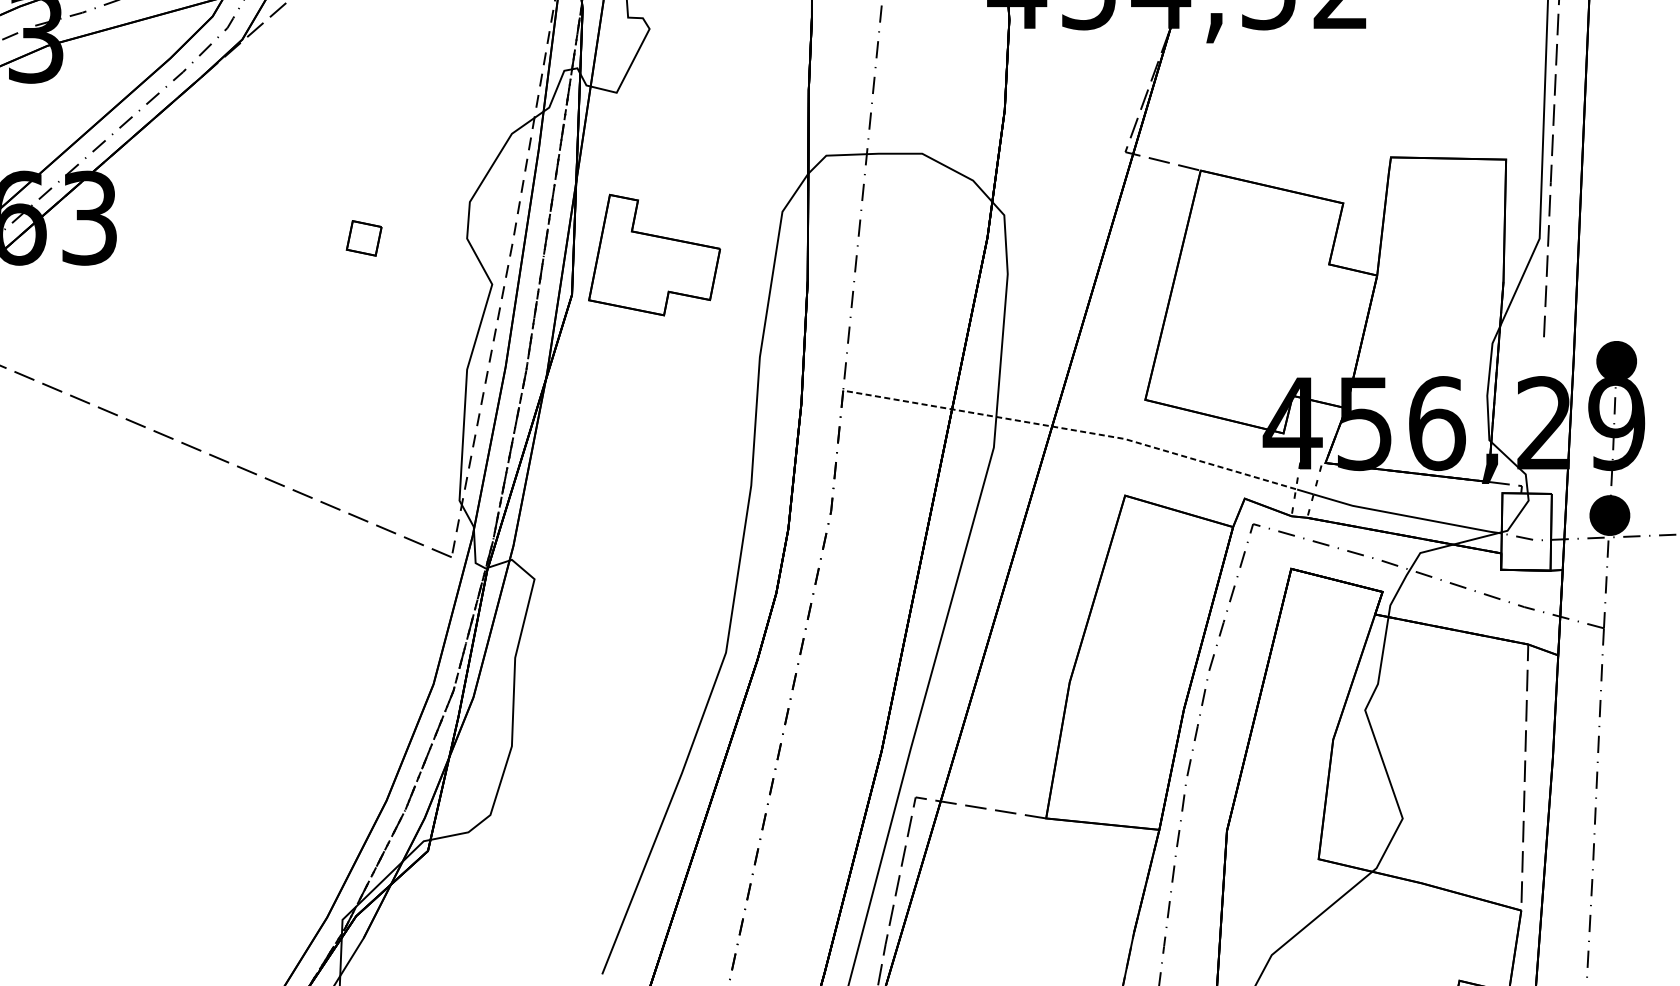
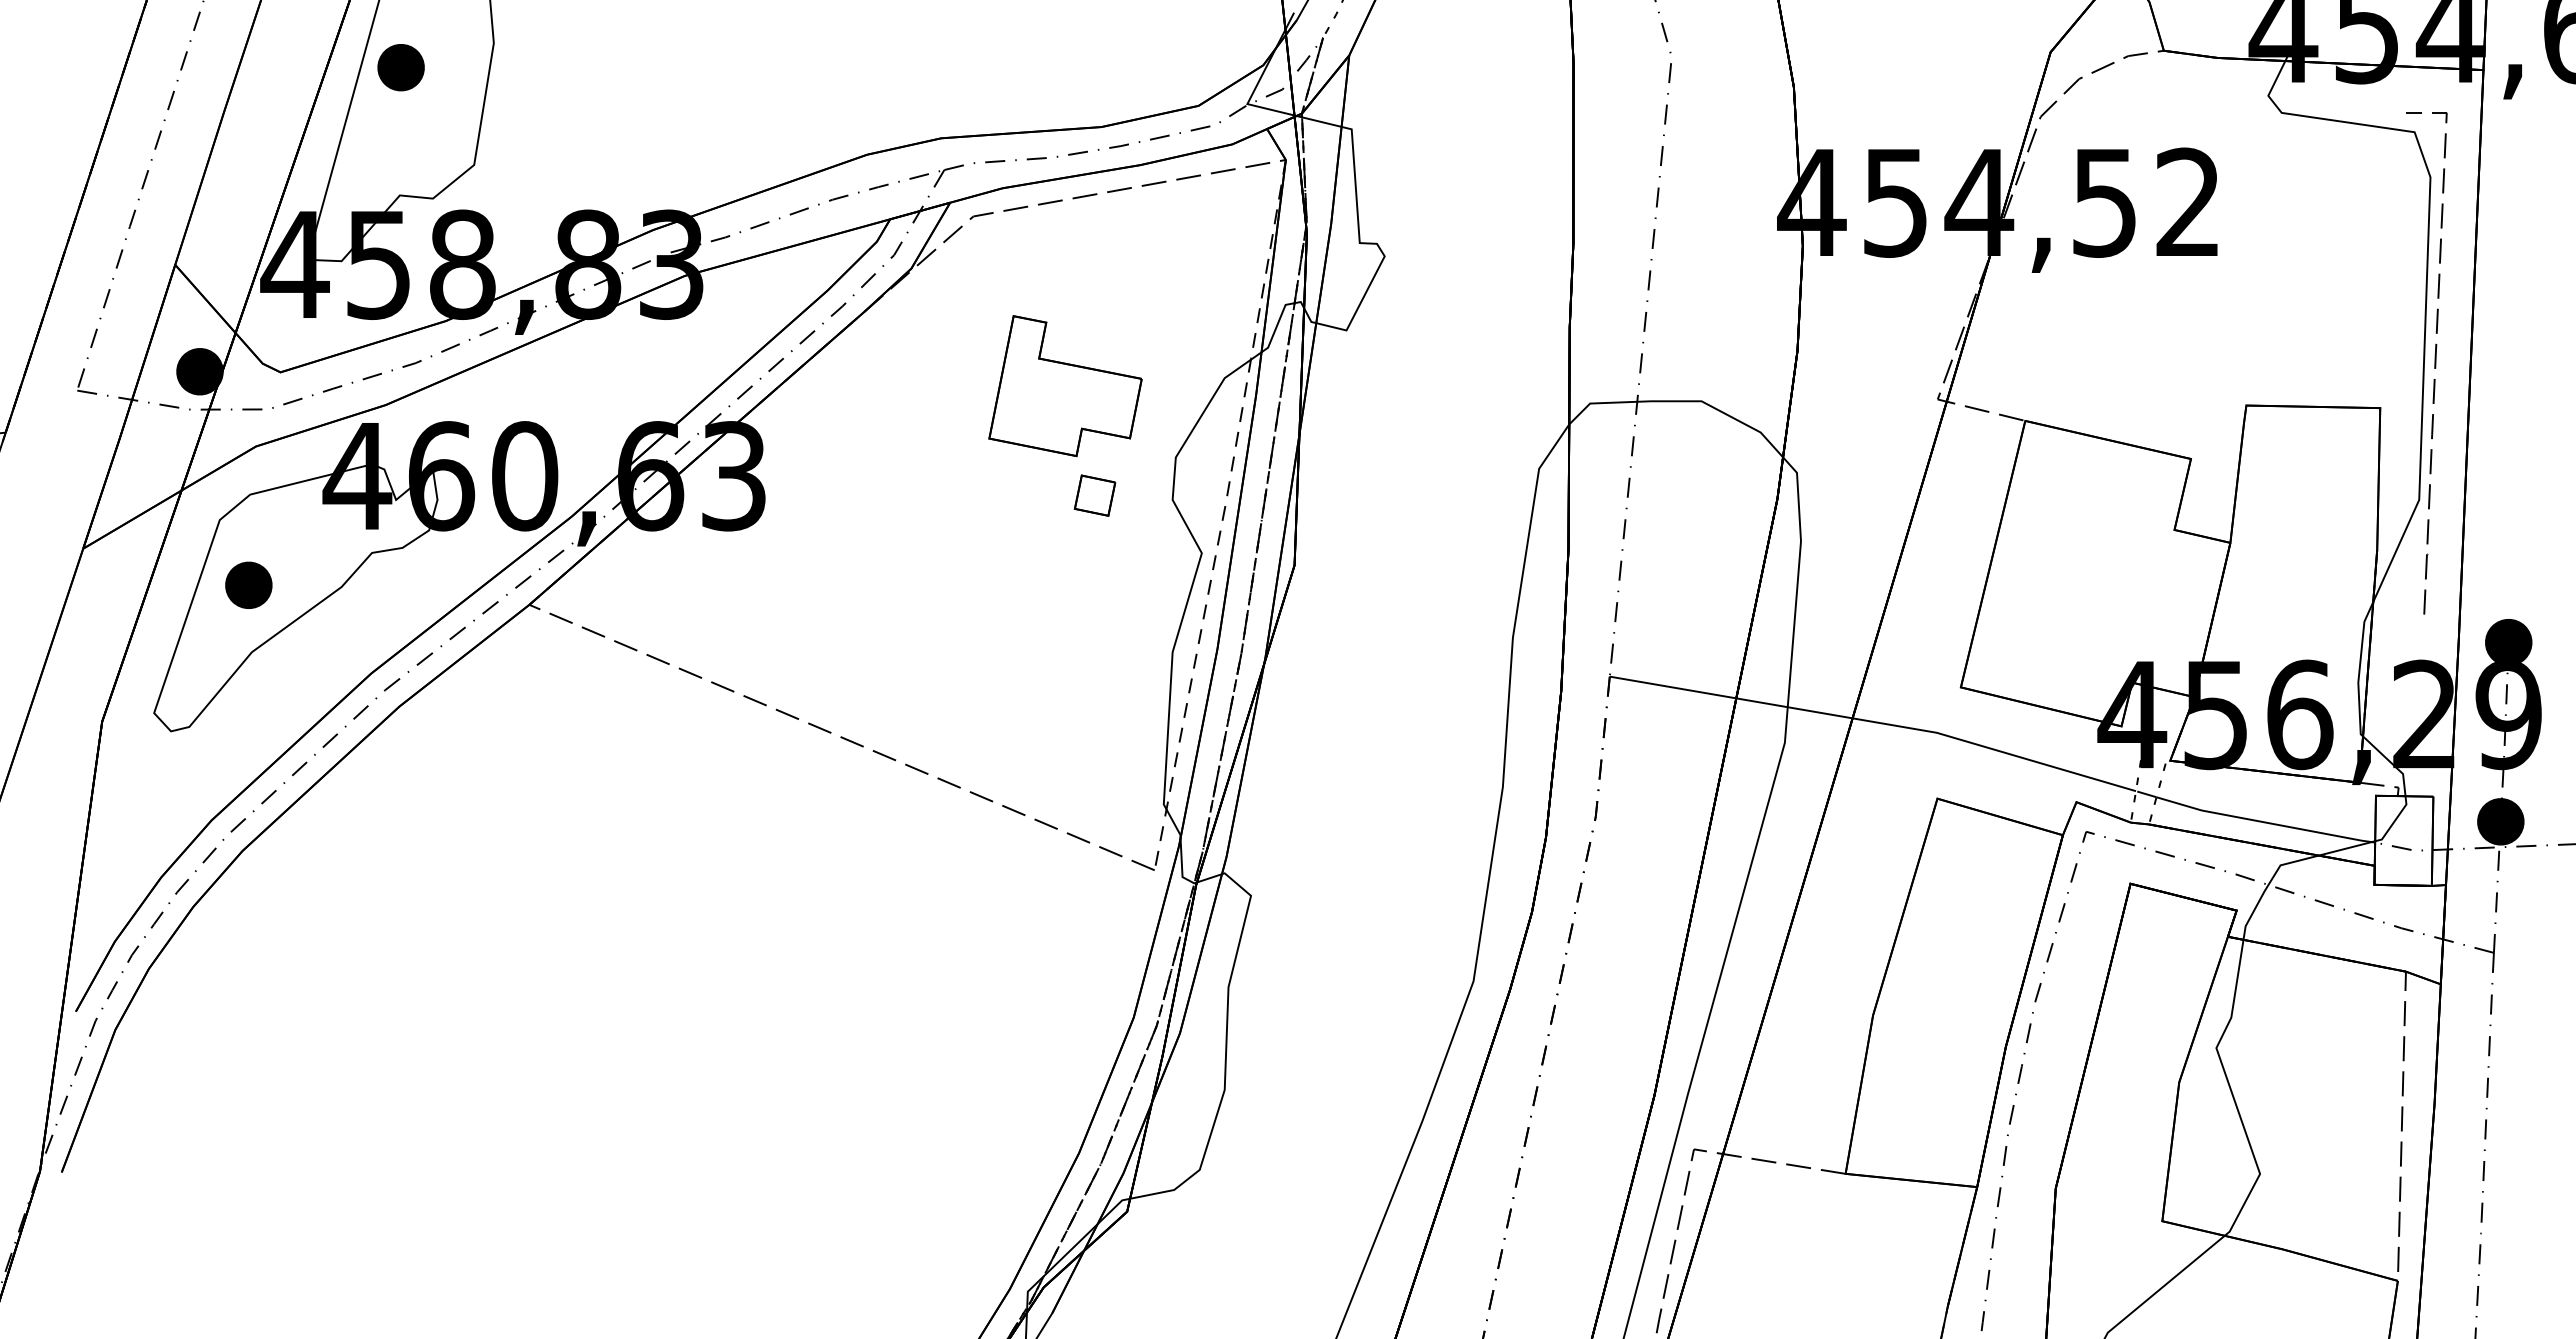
part: (363, 238) -> (1094, 495), moved
part: (654, 255) -> (1065, 386), moved
line: (1071, 430) -> (1875, 722), dashed -> solid

